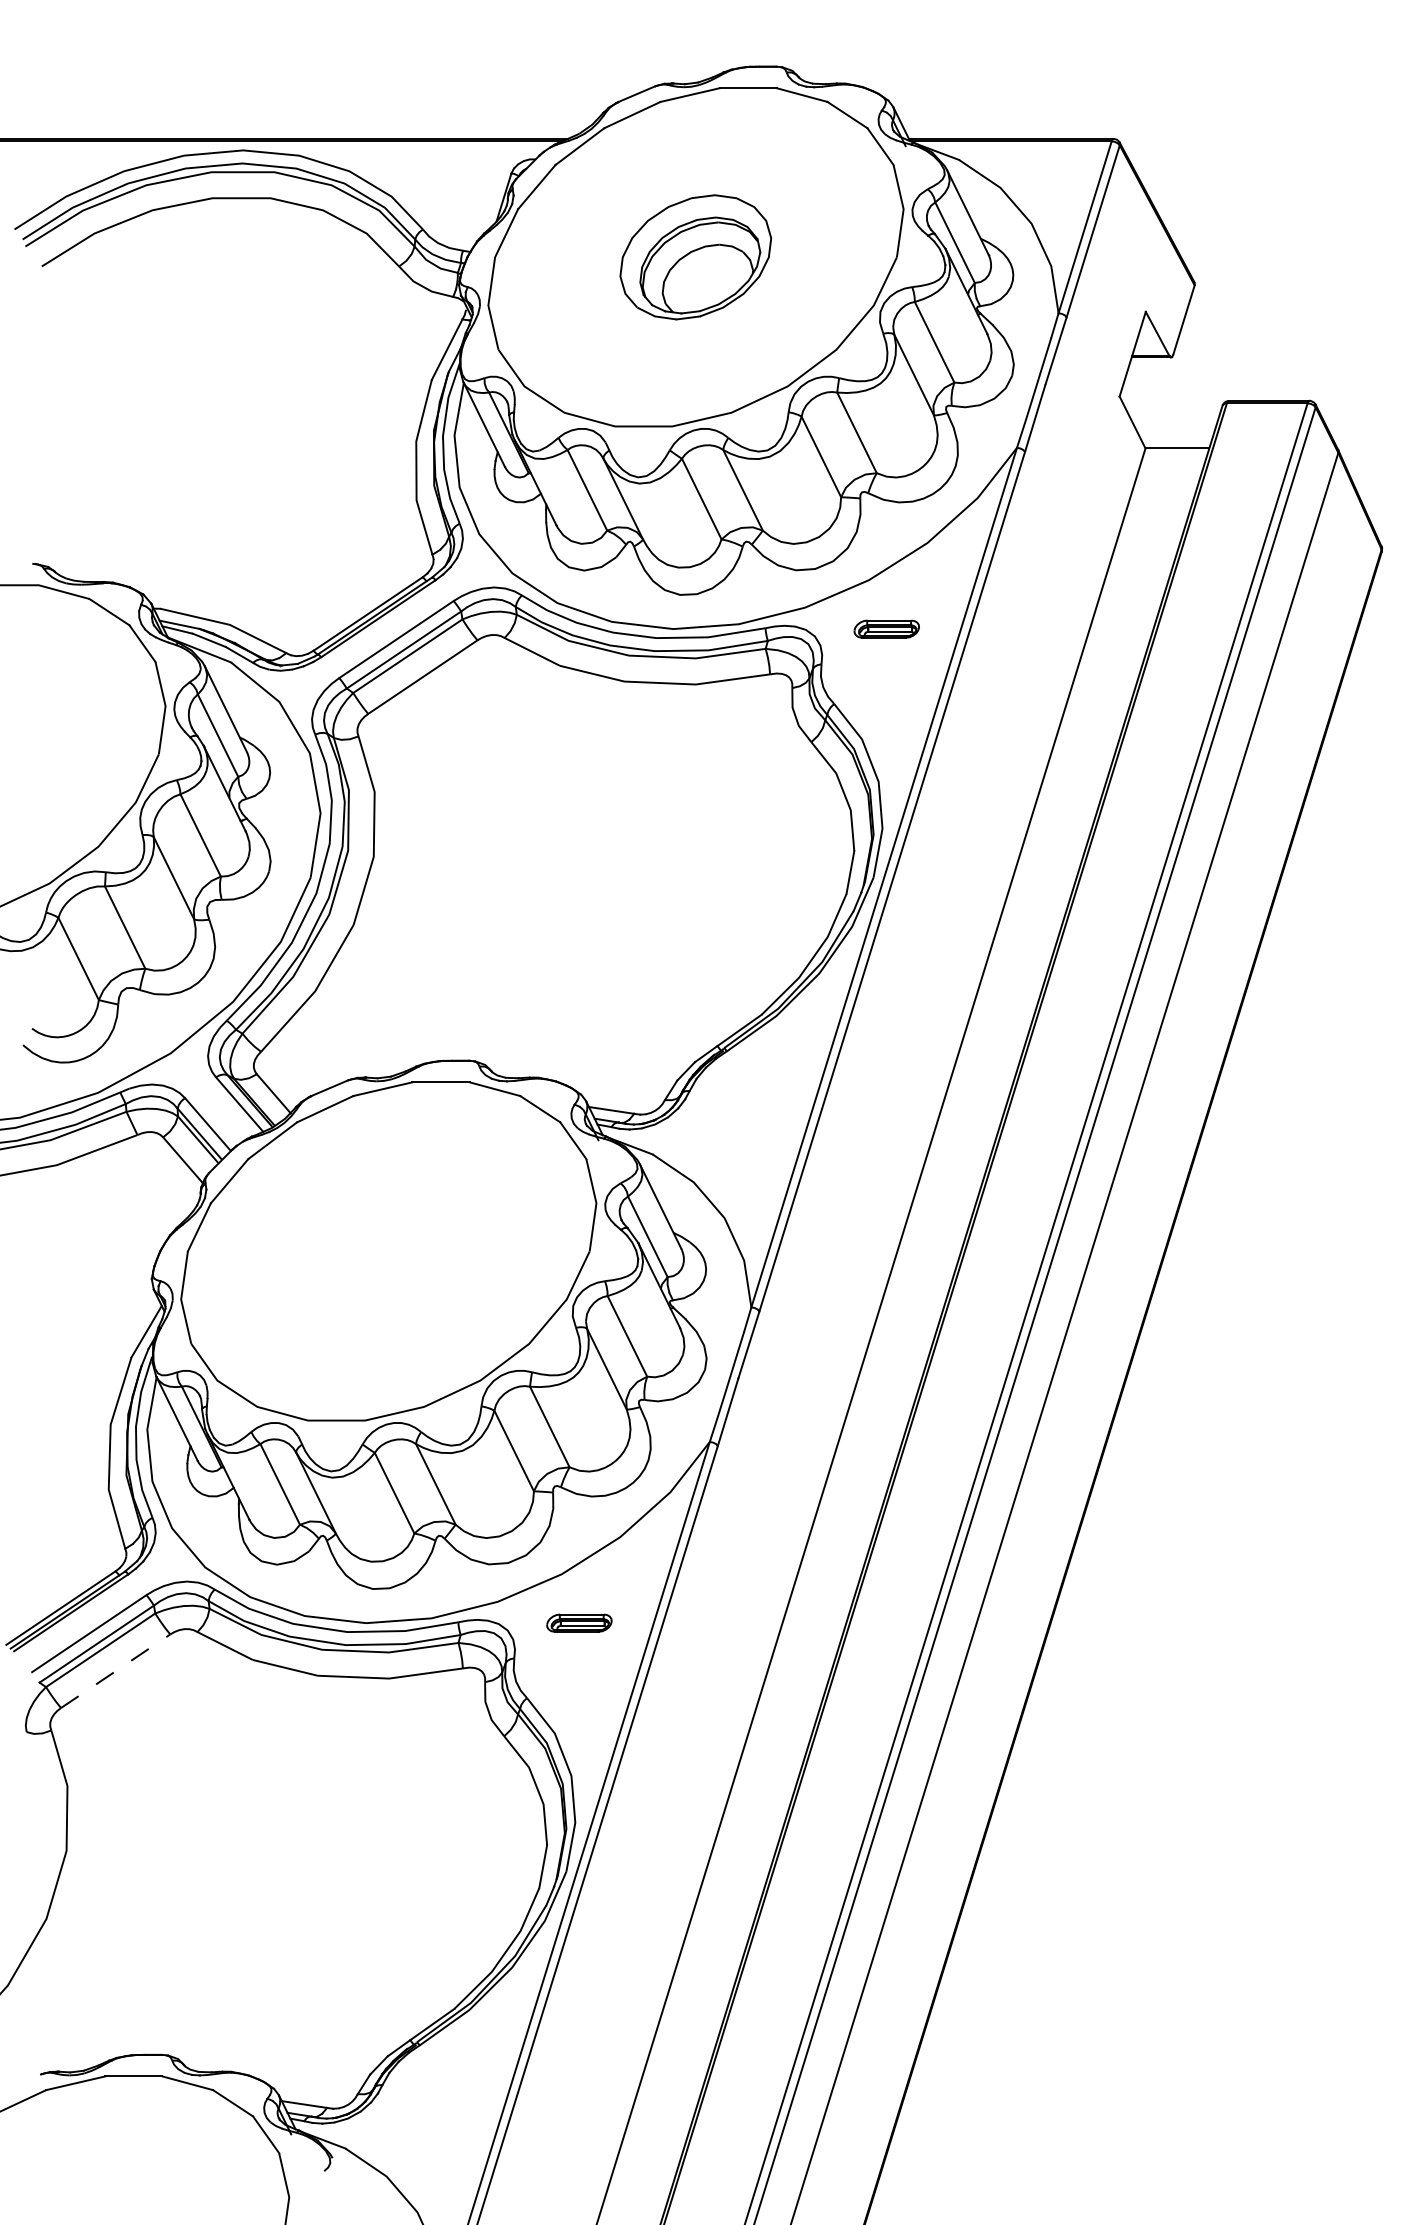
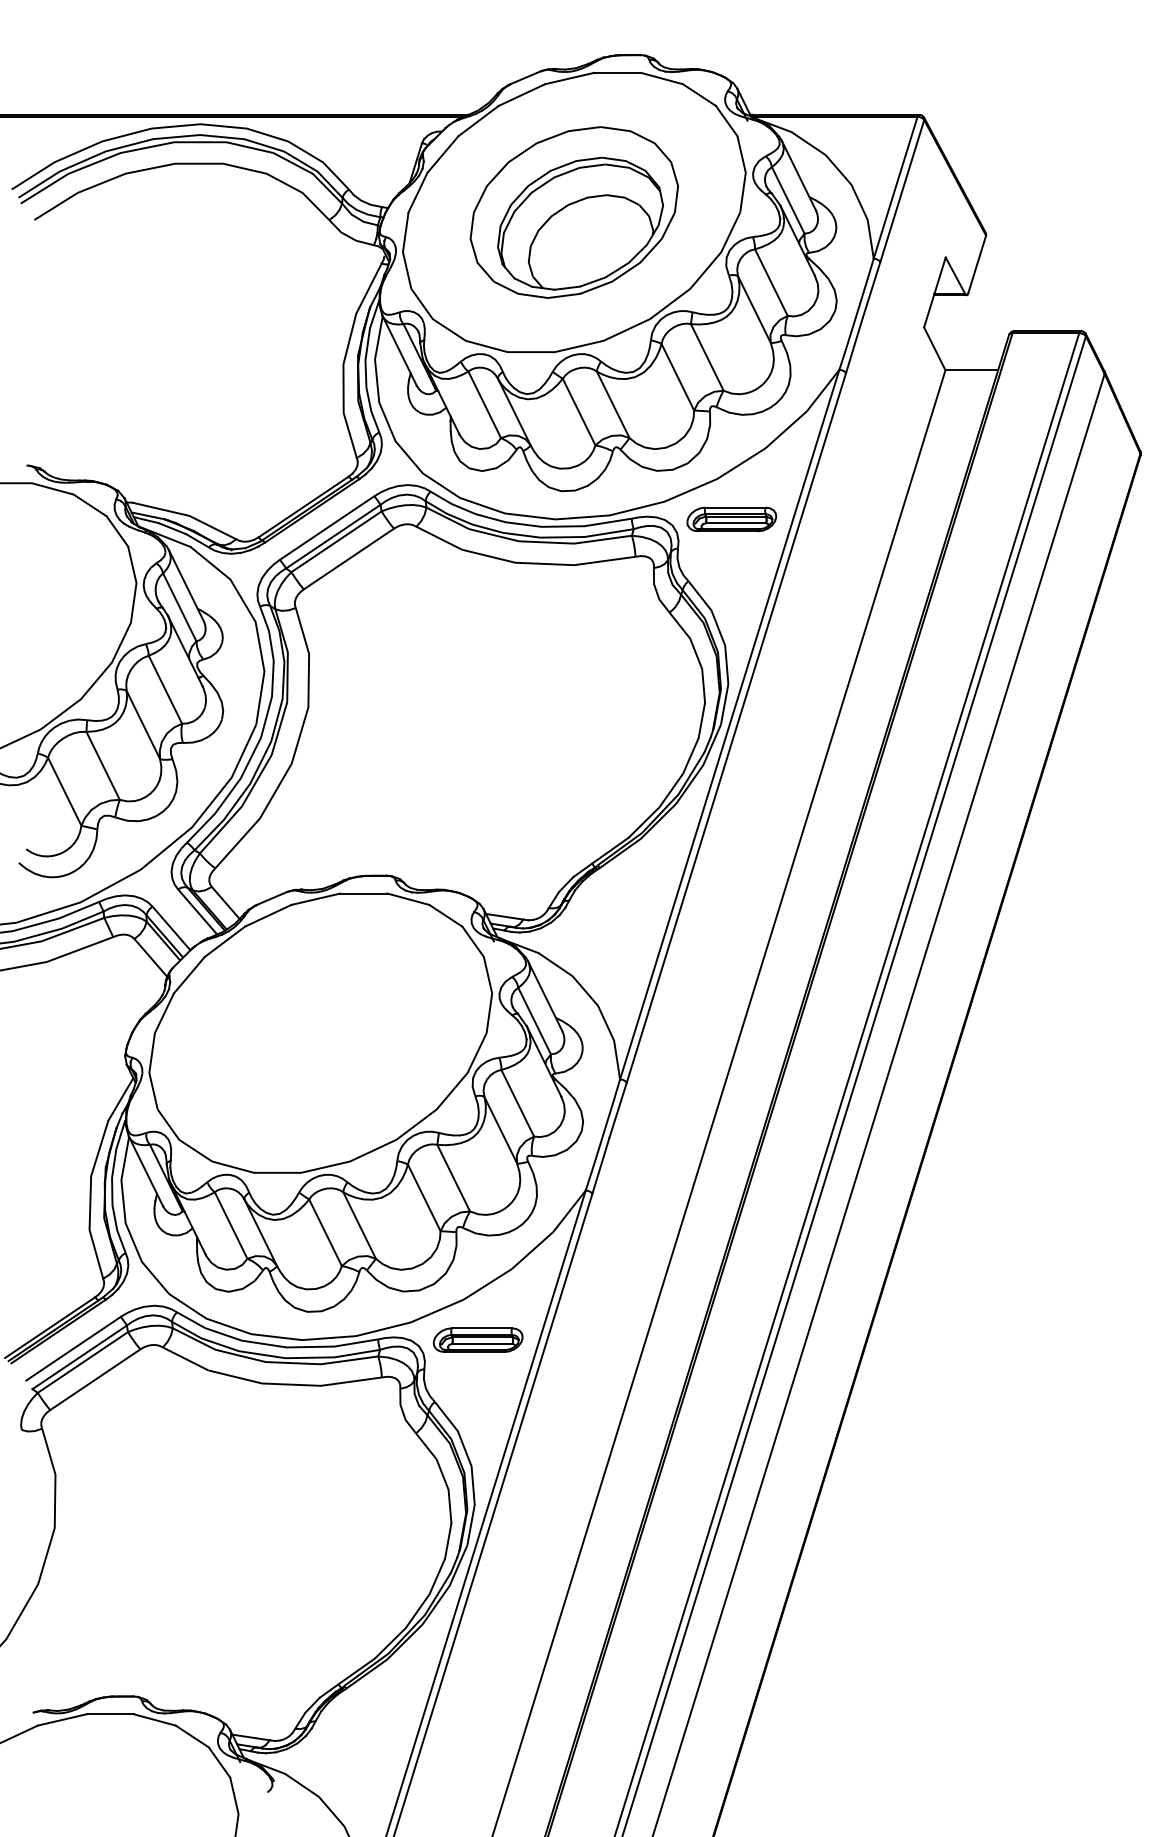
part: (694, 257) -> (573, 212), size x1.67
part: (886, 629) -> (731, 519), size x1.67
part: (578, 1622) -> (477, 1339), size x1.67
line: (115, 1670) -> (95, 1379), dashed -> solid

